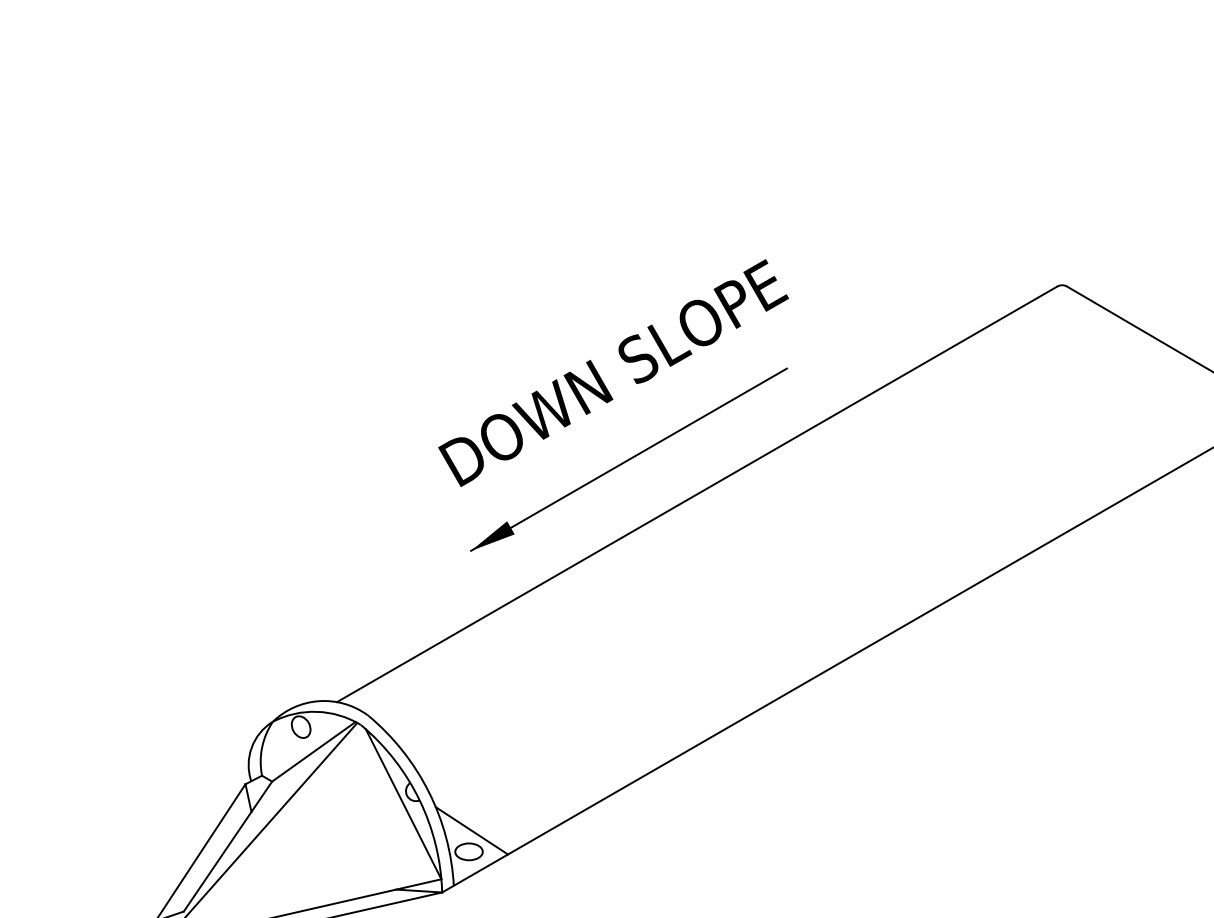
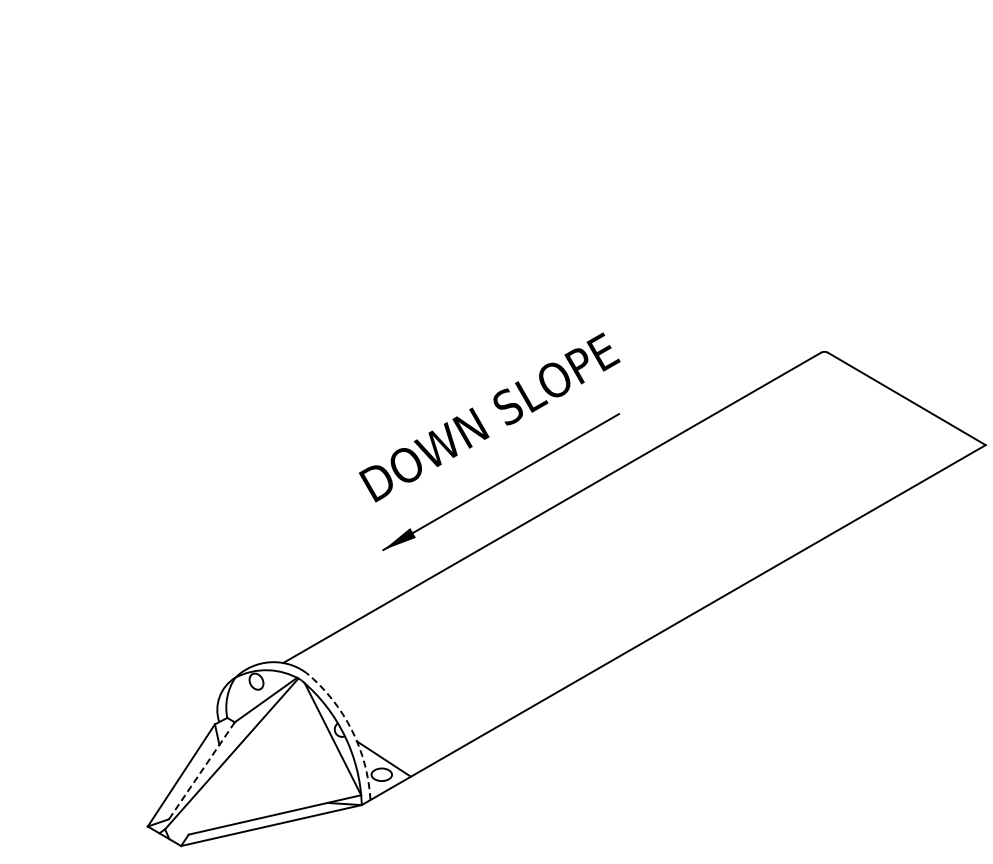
arc: (428, 792) -> (351, 730), solid -> dashed
line: (227, 846) -> (201, 770), solid -> dashed

